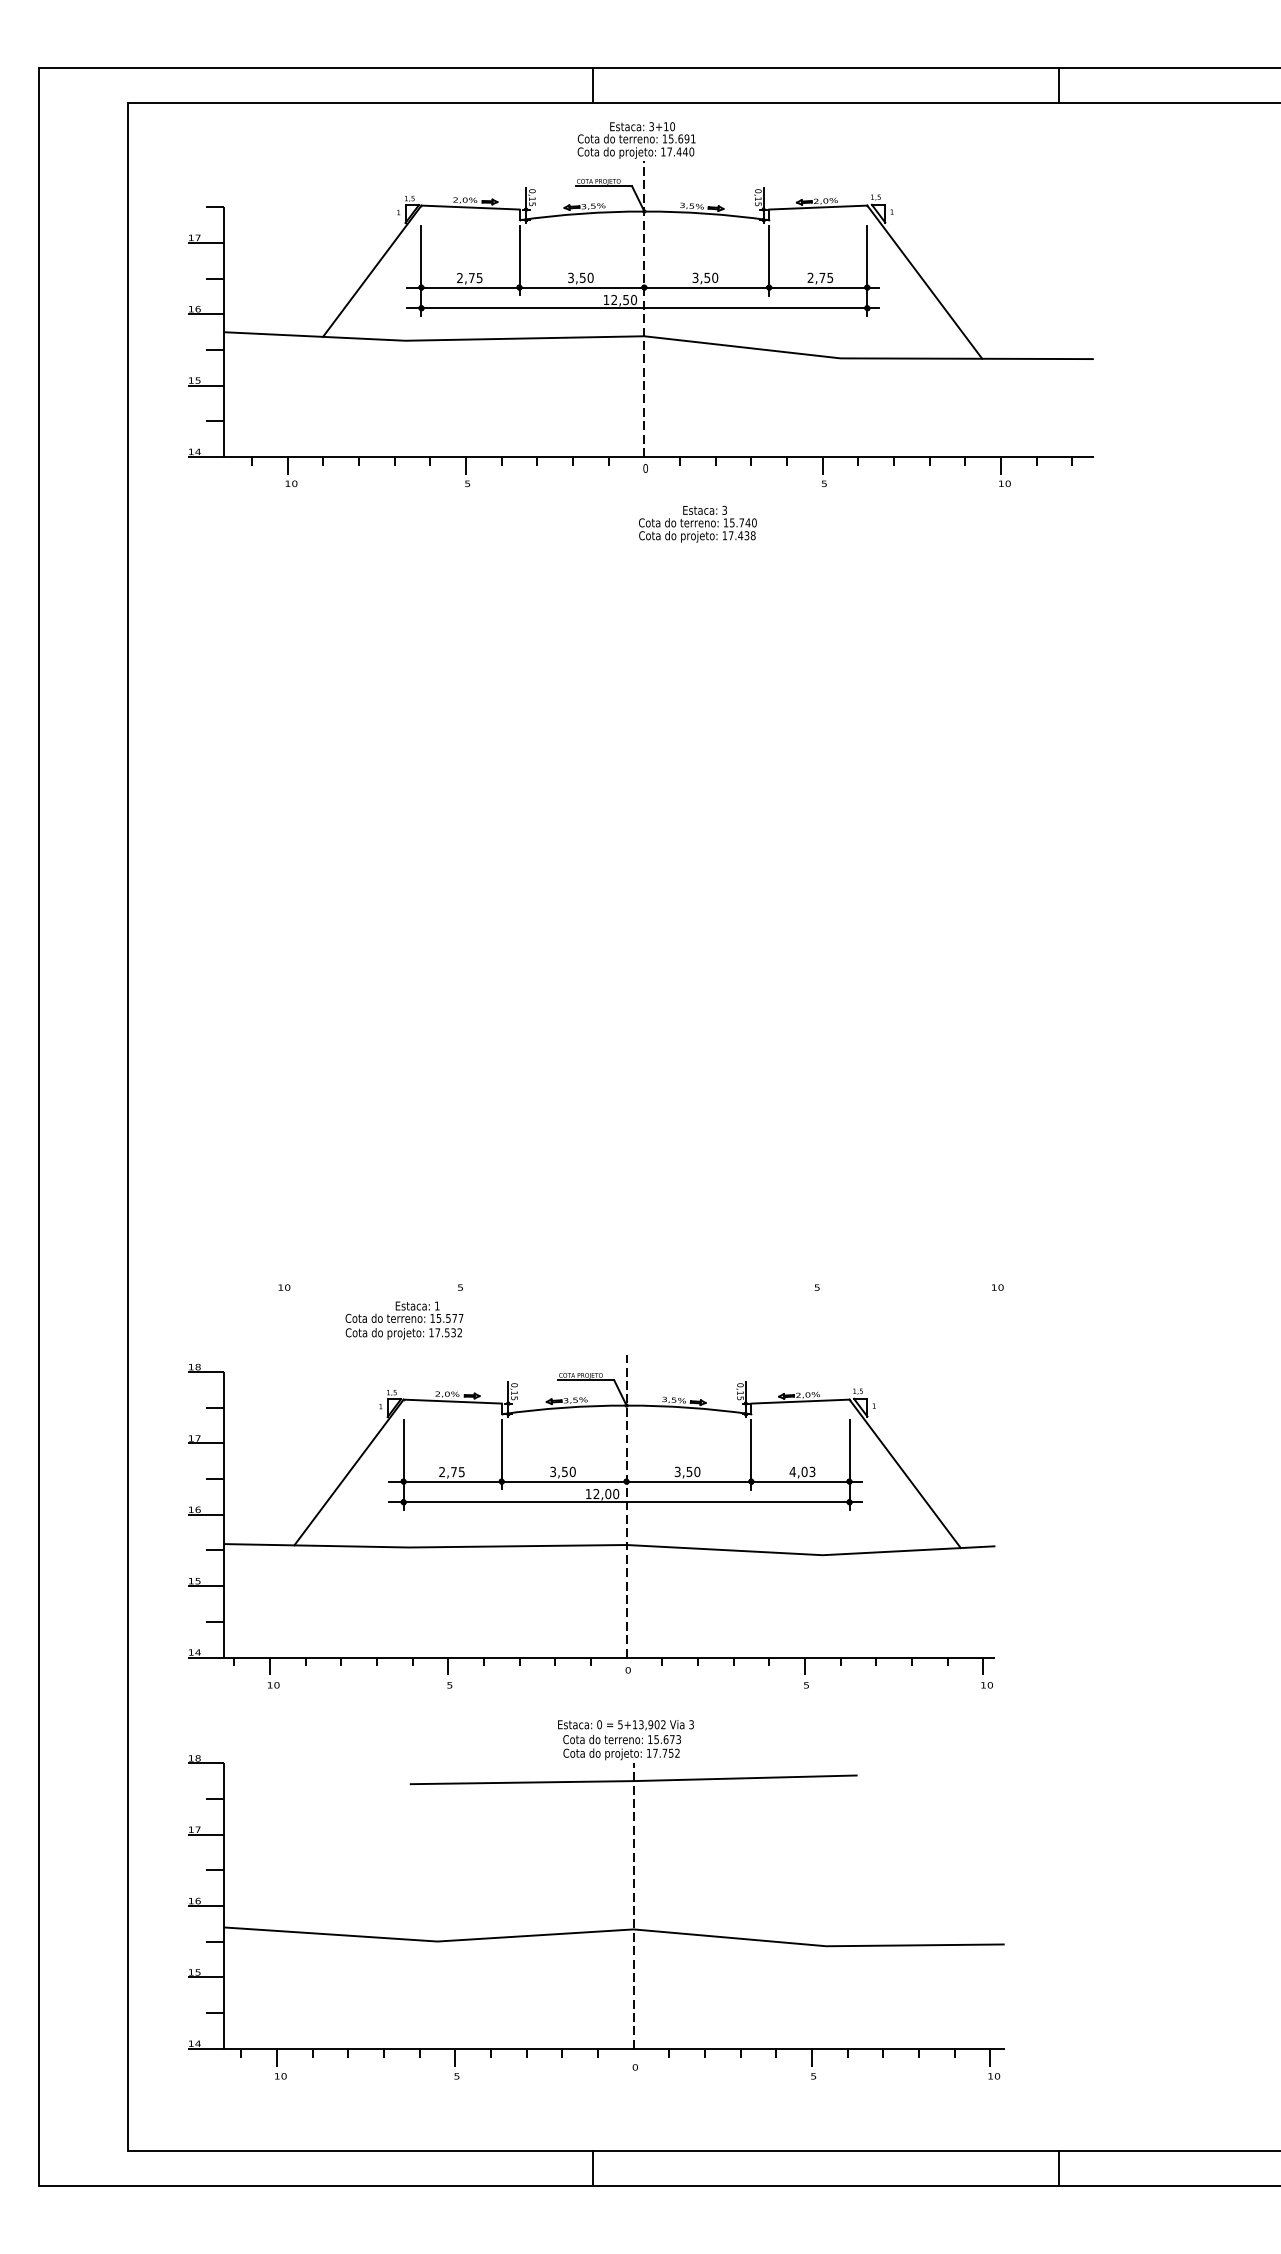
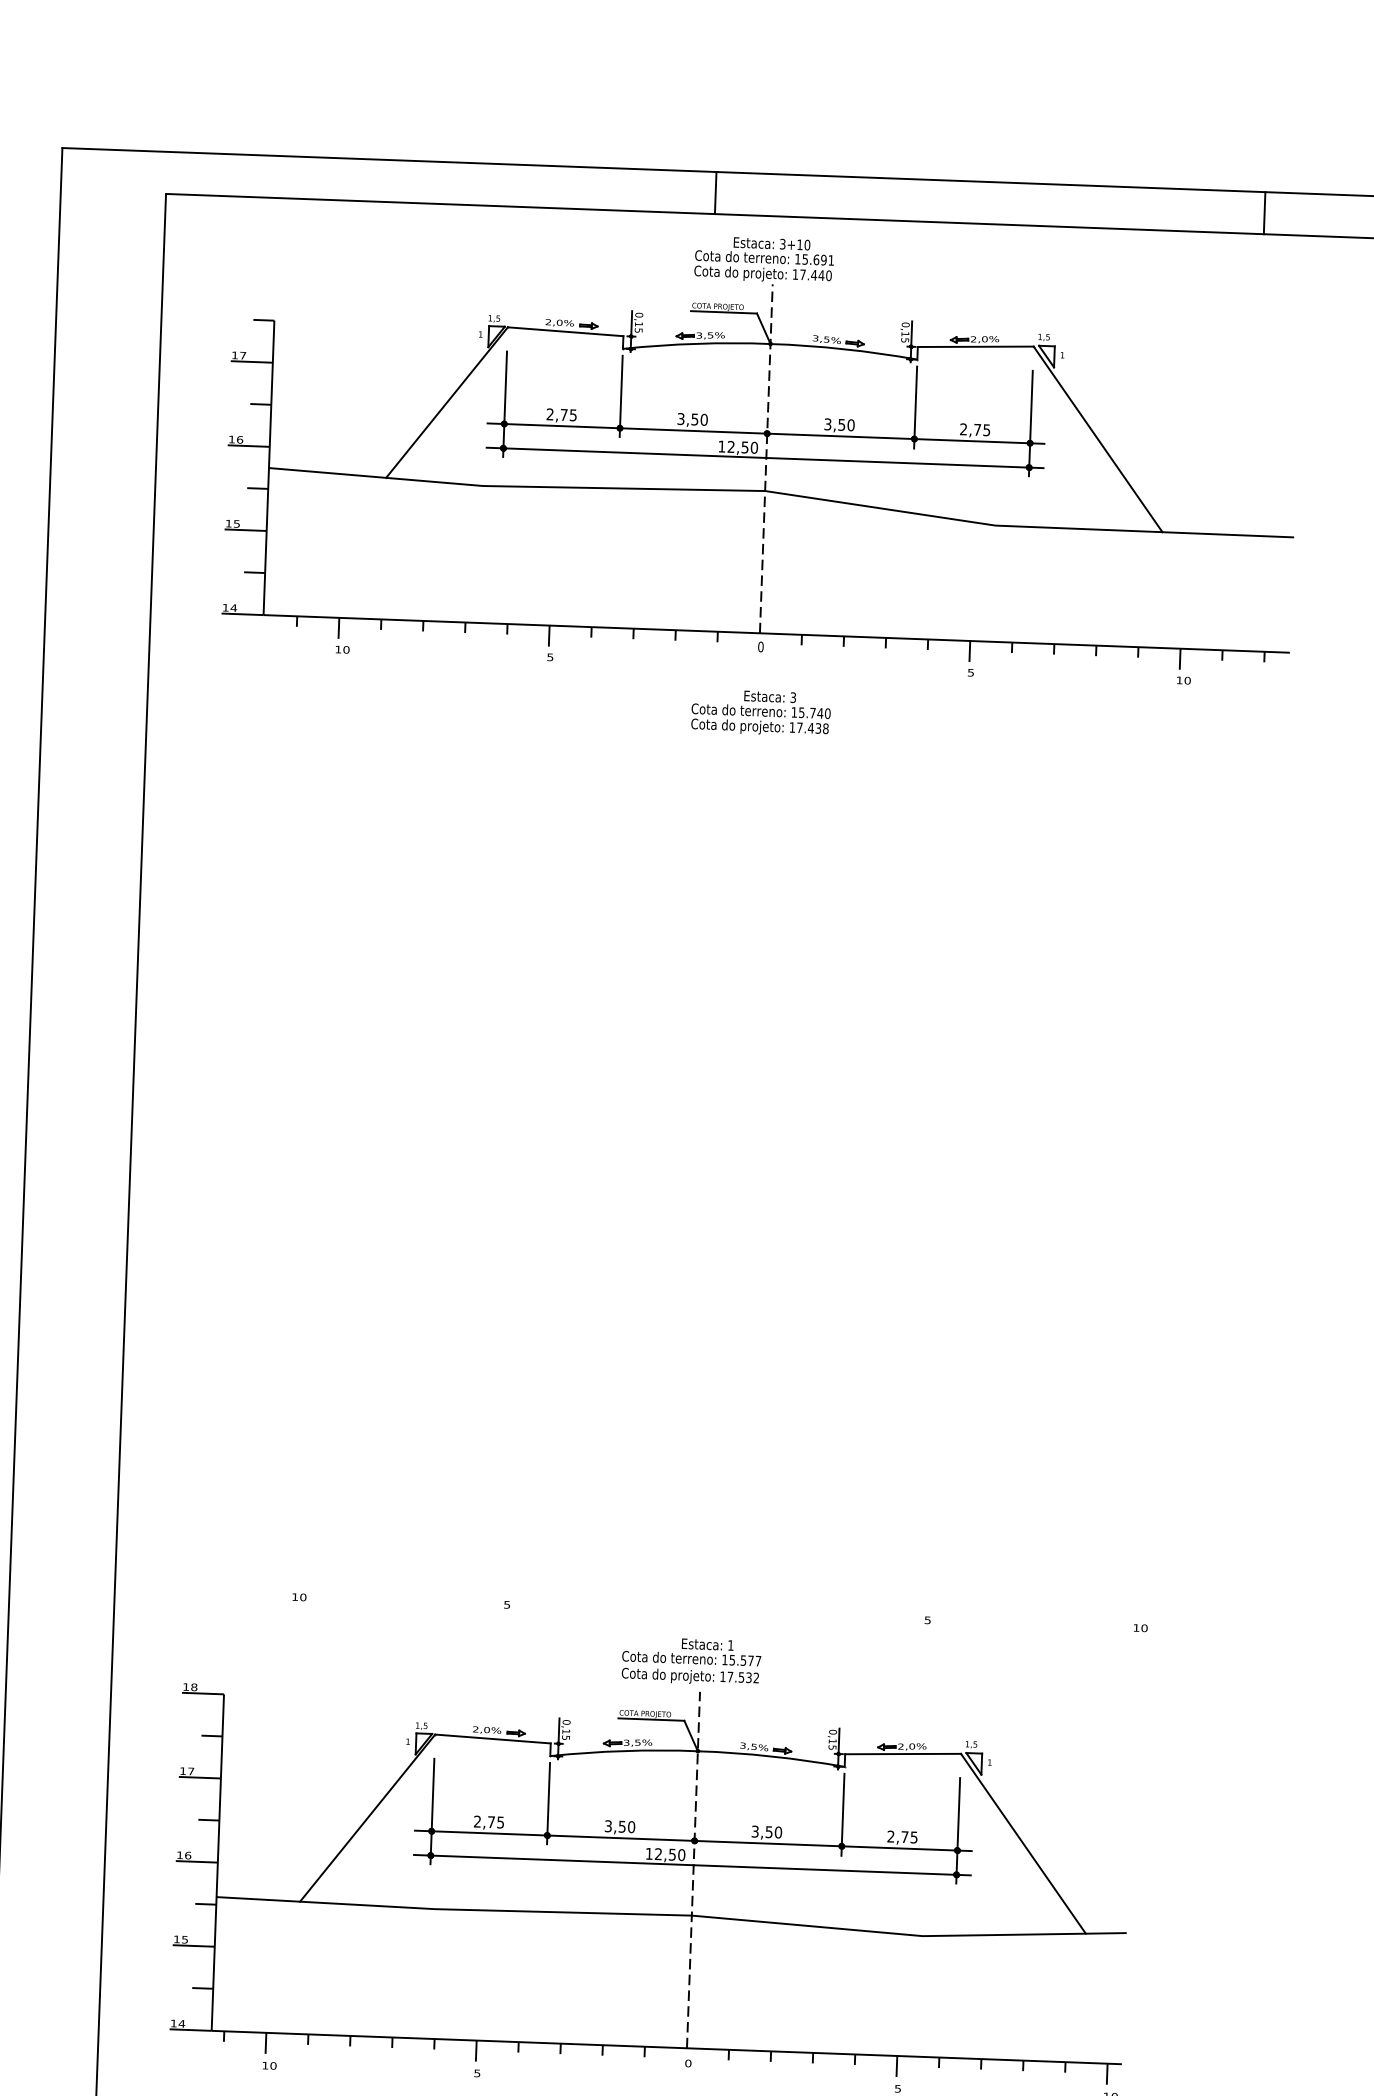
text: (697, 523) -> (760, 711), moved
text: (404, 1320) -> (691, 1661), moved
text: (802, 1471) -> (902, 1836), 4,03 -> 2,75
text: (608, 1494) -> (672, 1855), 12,00 -> 12,50

